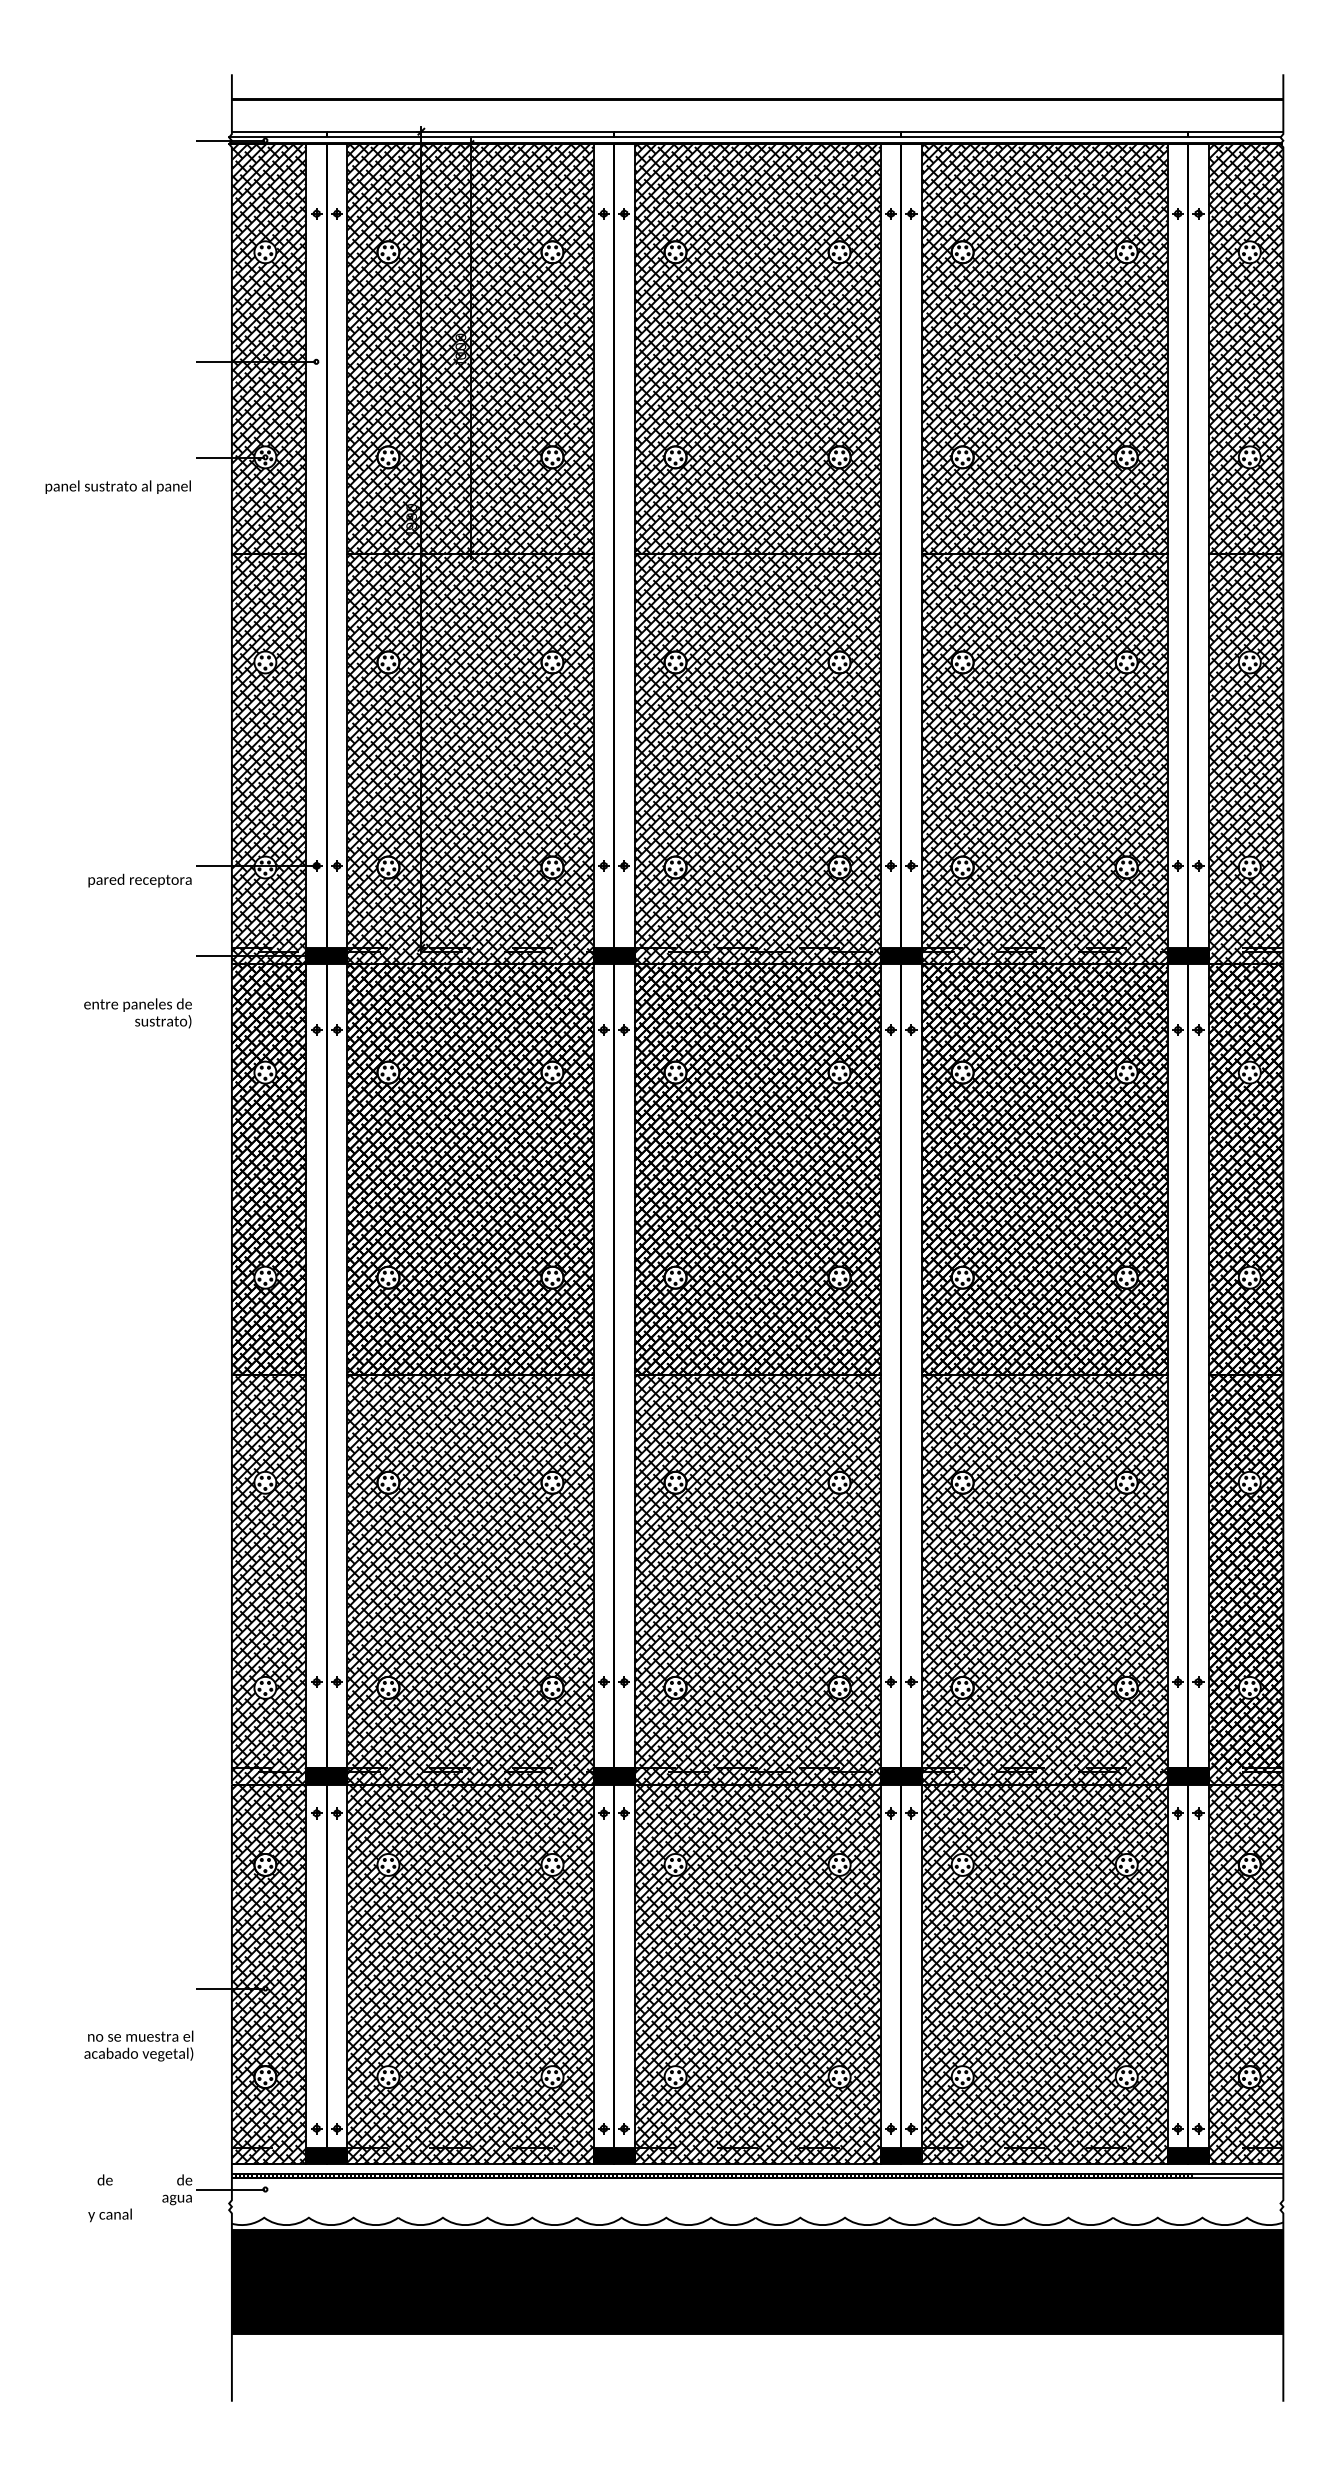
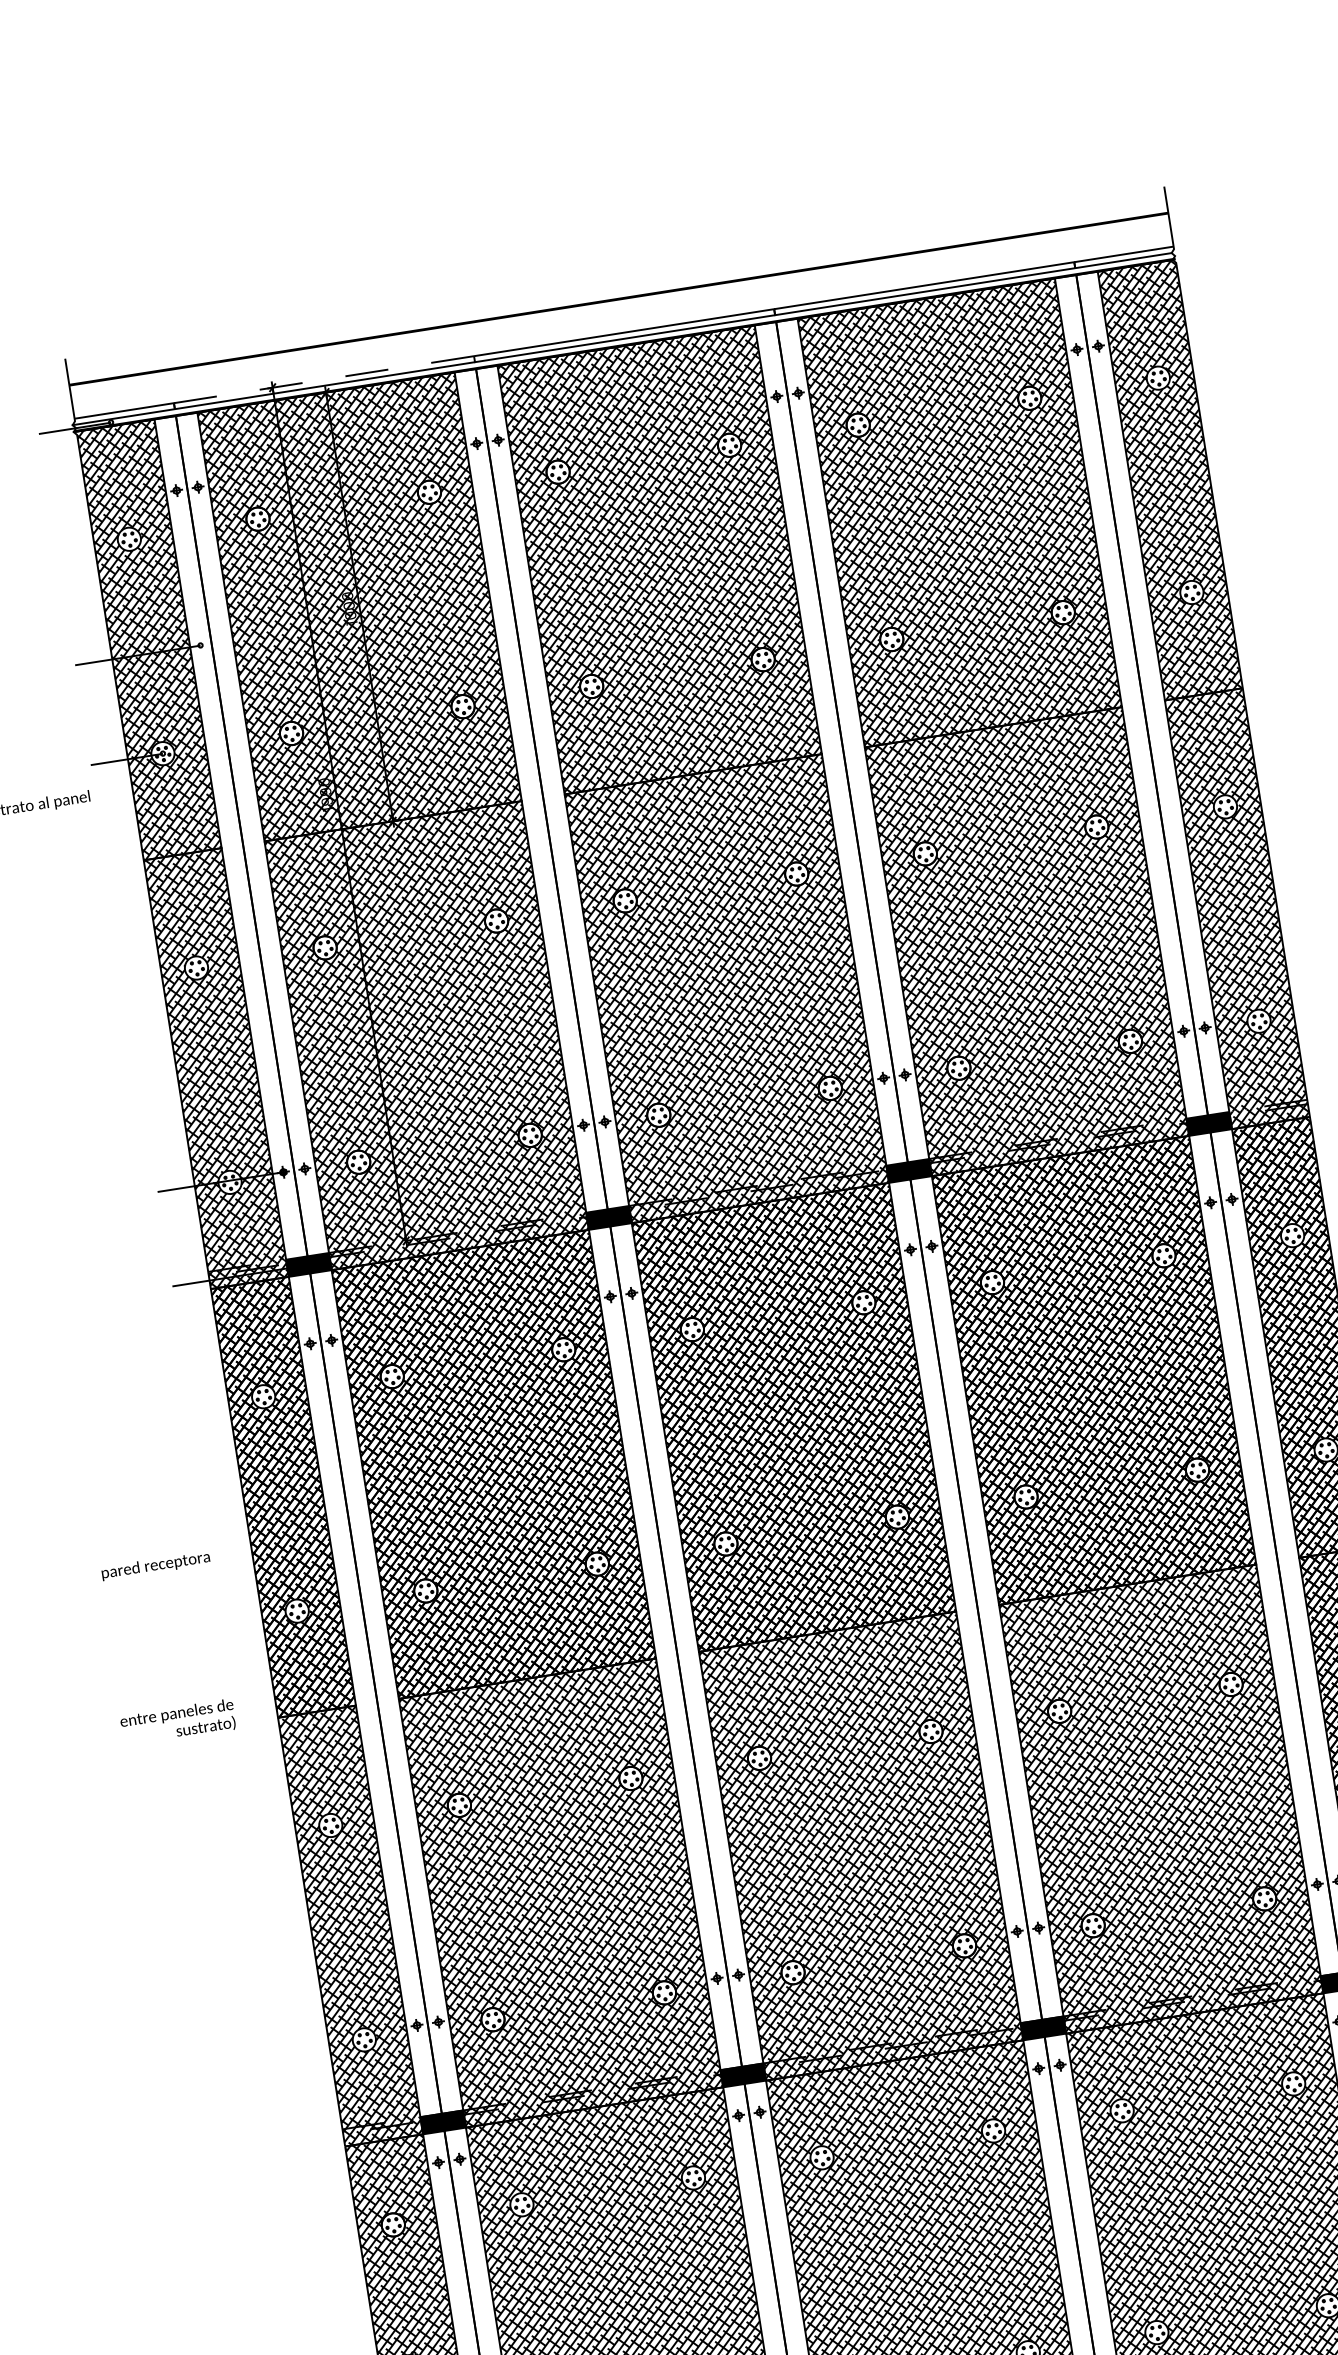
line: (474, 131) -> (328, 378), solid -> dashed
text: (139, 880) -> (155, 1565), moved
text: (137, 1013) -> (177, 1722), moved

